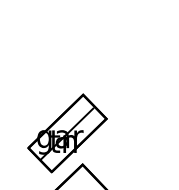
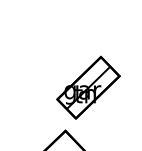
part: (67, 133) -> (88, 87), moved

